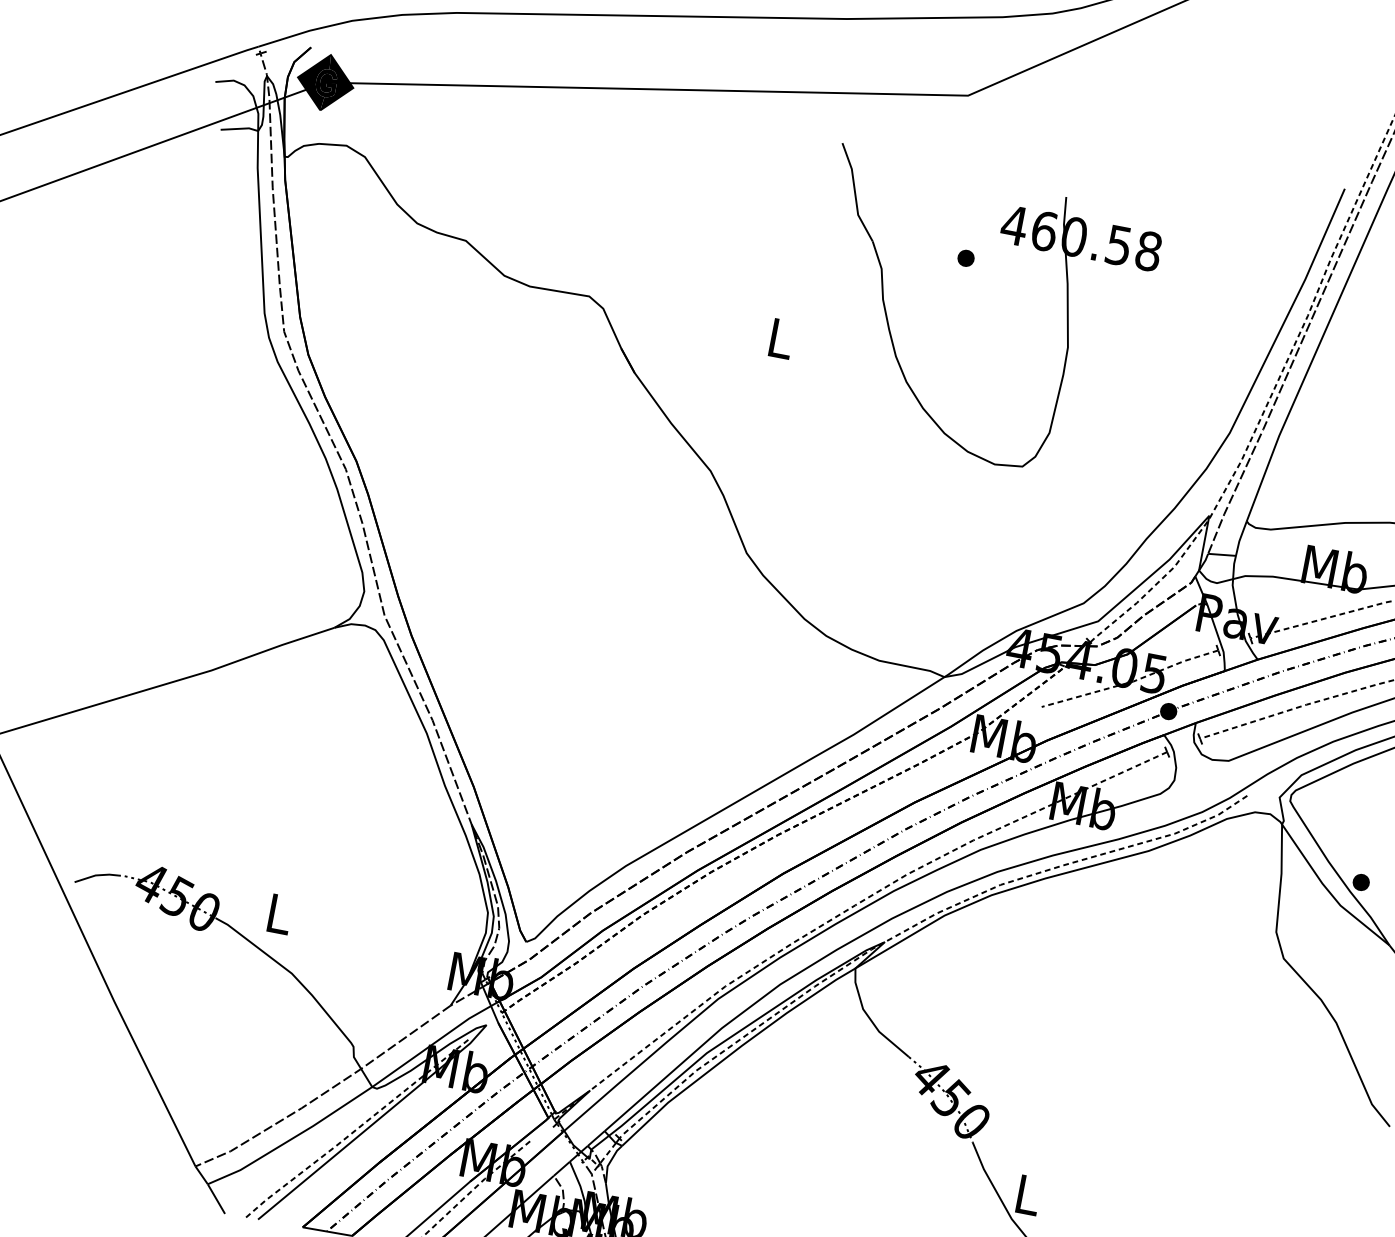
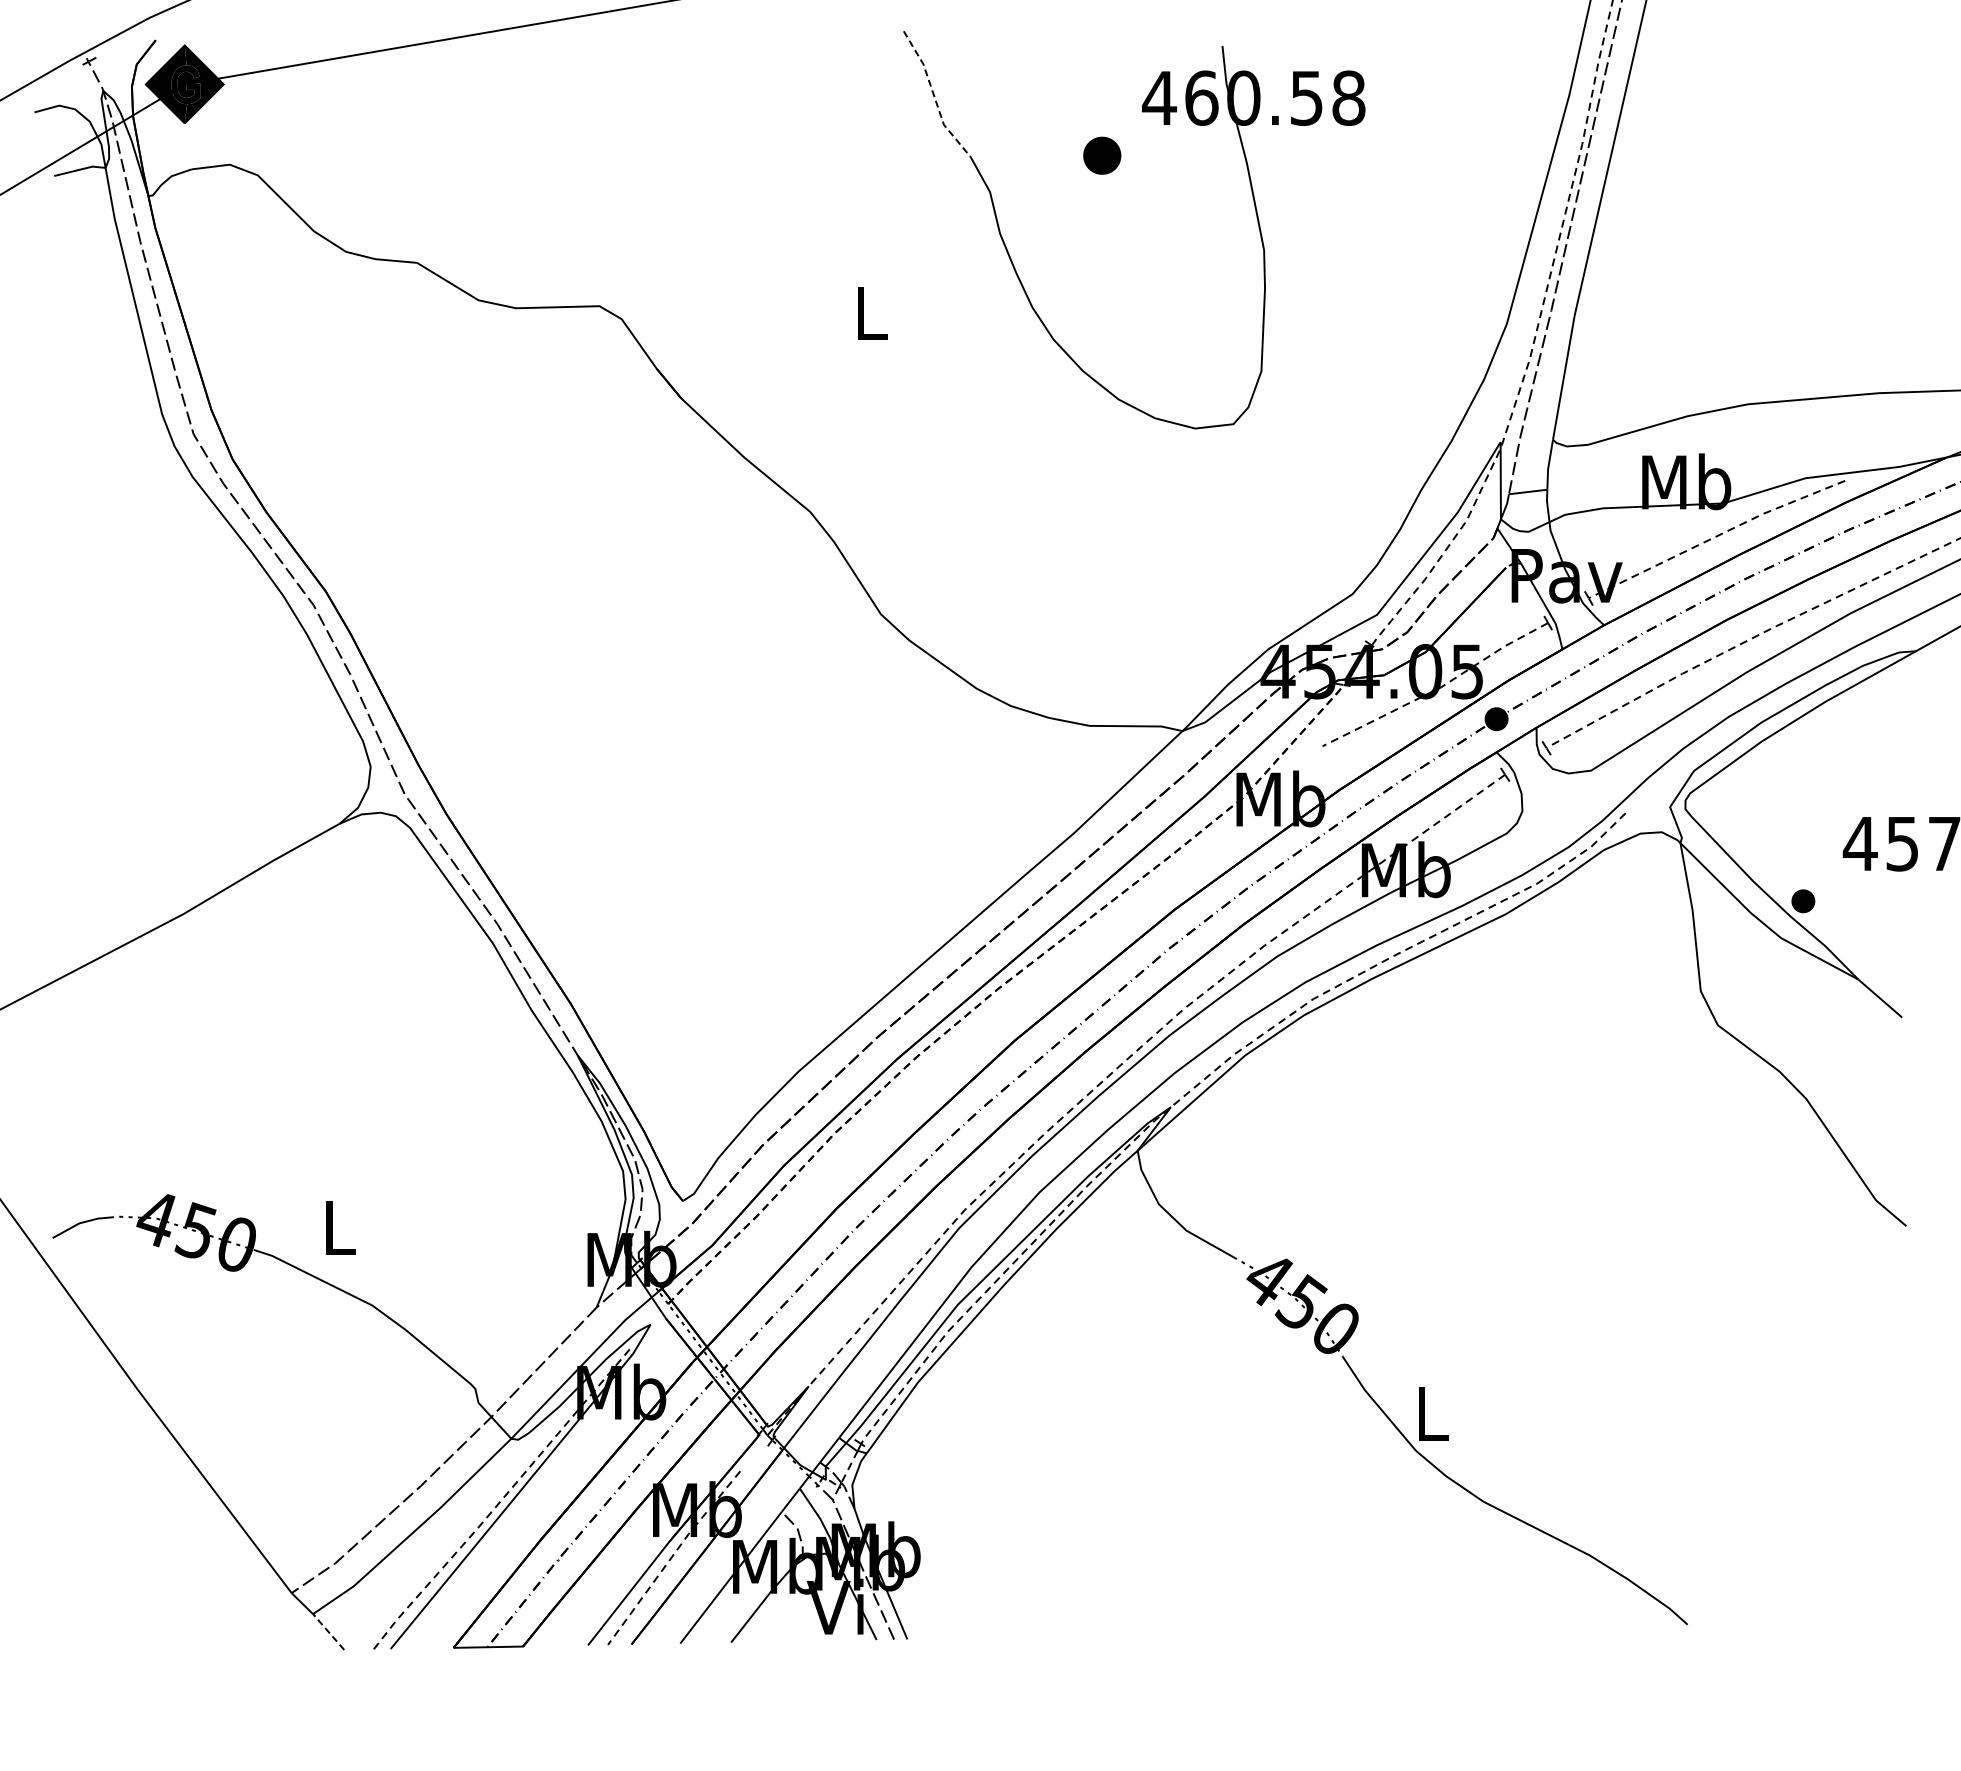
line: (855, 192) -> (934, 95), solid -> dashed
part: (965, 258) -> (1101, 155), size x1.6
line: (216, 1199) -> (328, 1632), solid -> dashed

